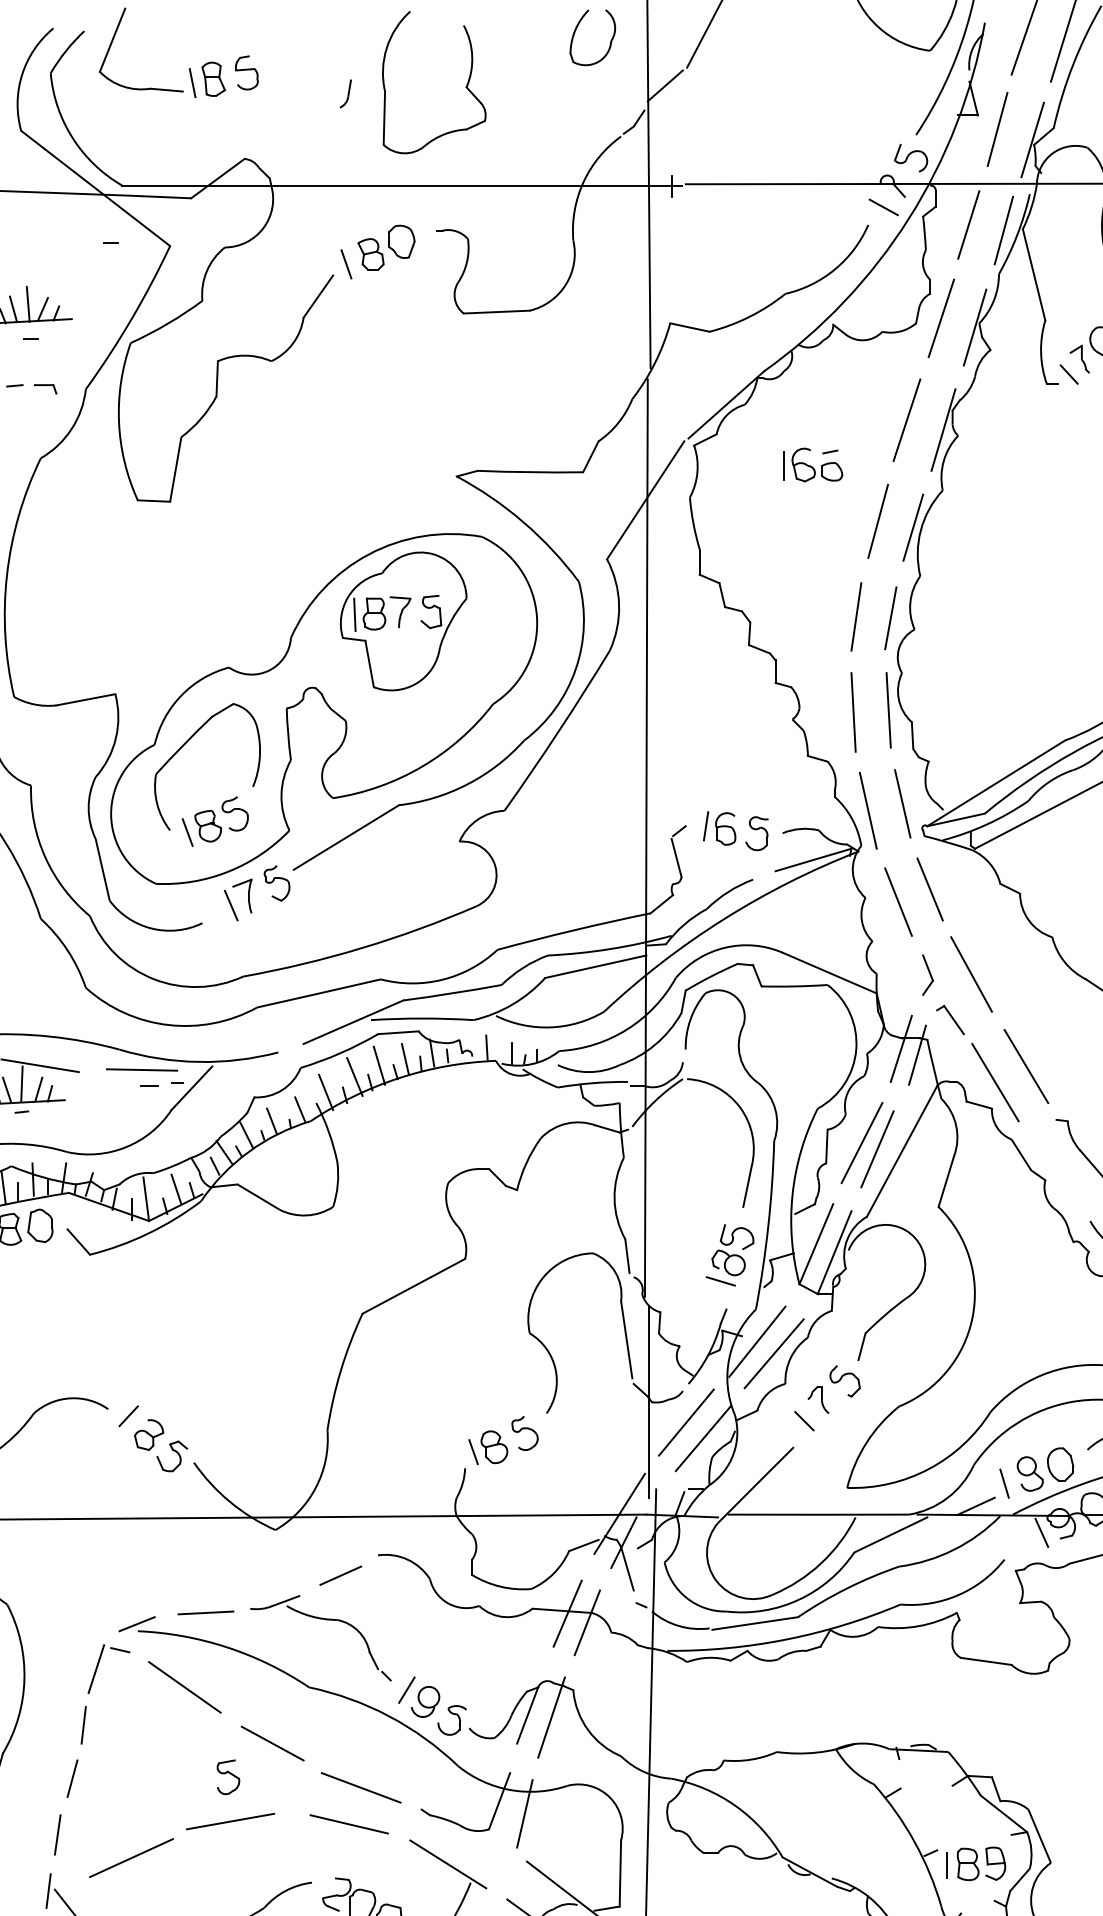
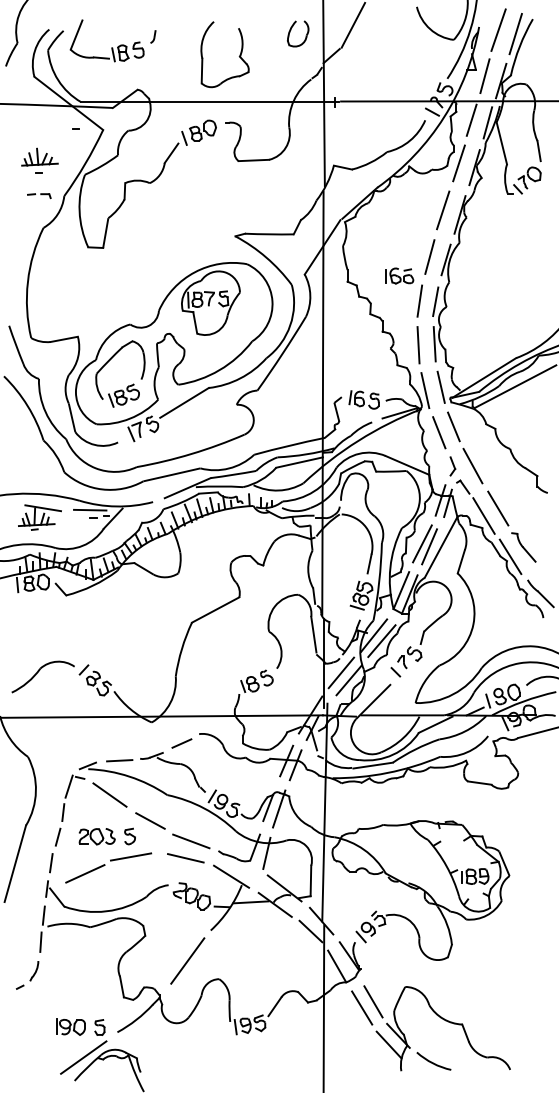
part: (346, 93) -> (153, 36), moved
part: (812, 463) -> (399, 275), moved
line: (1052, 1170) -> (510, 556), added
part: (155, 1777) -> (96, 836), added

